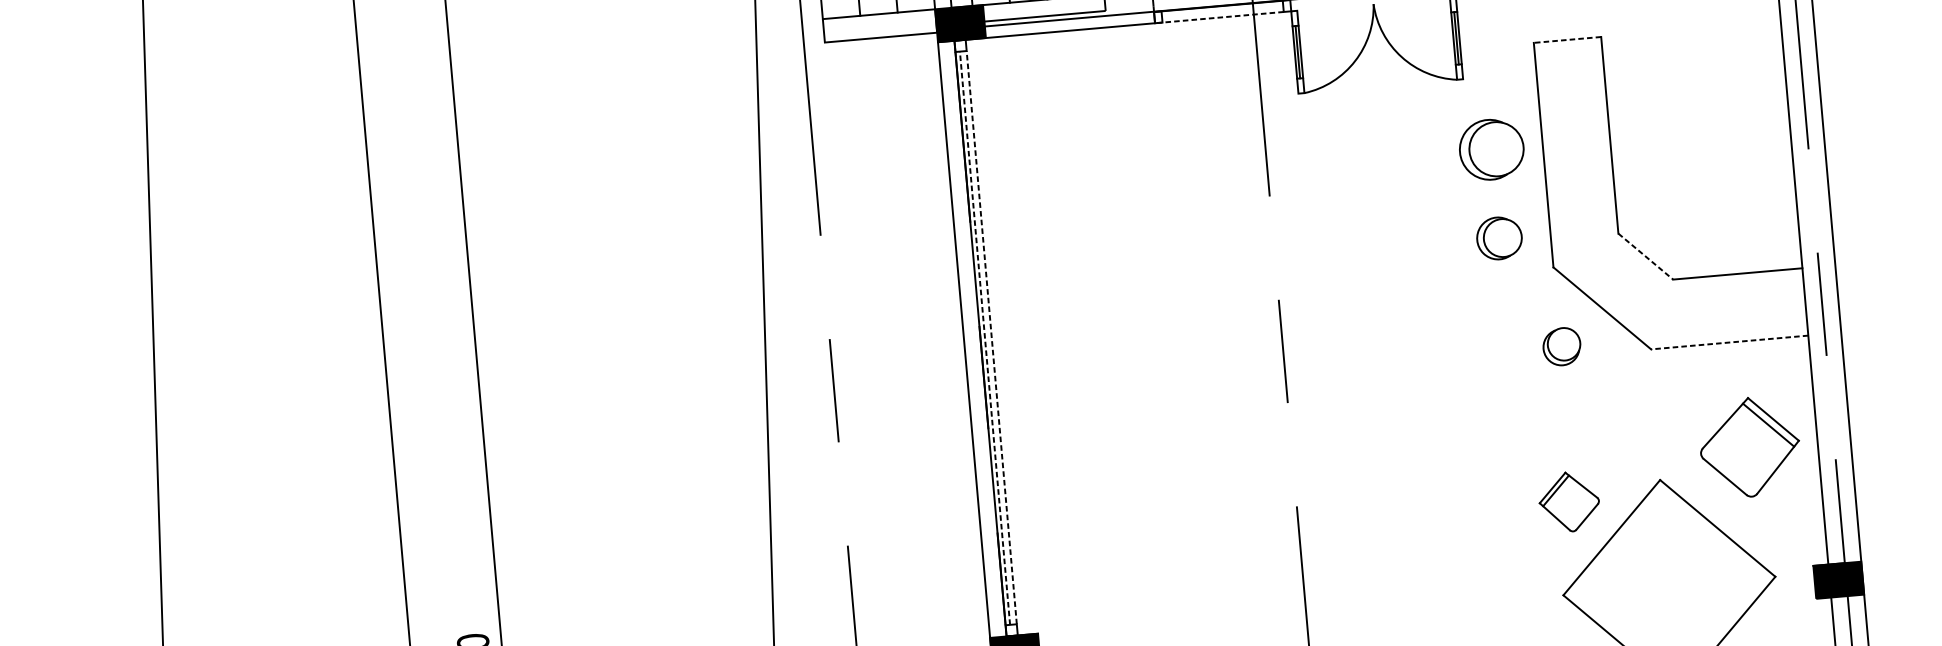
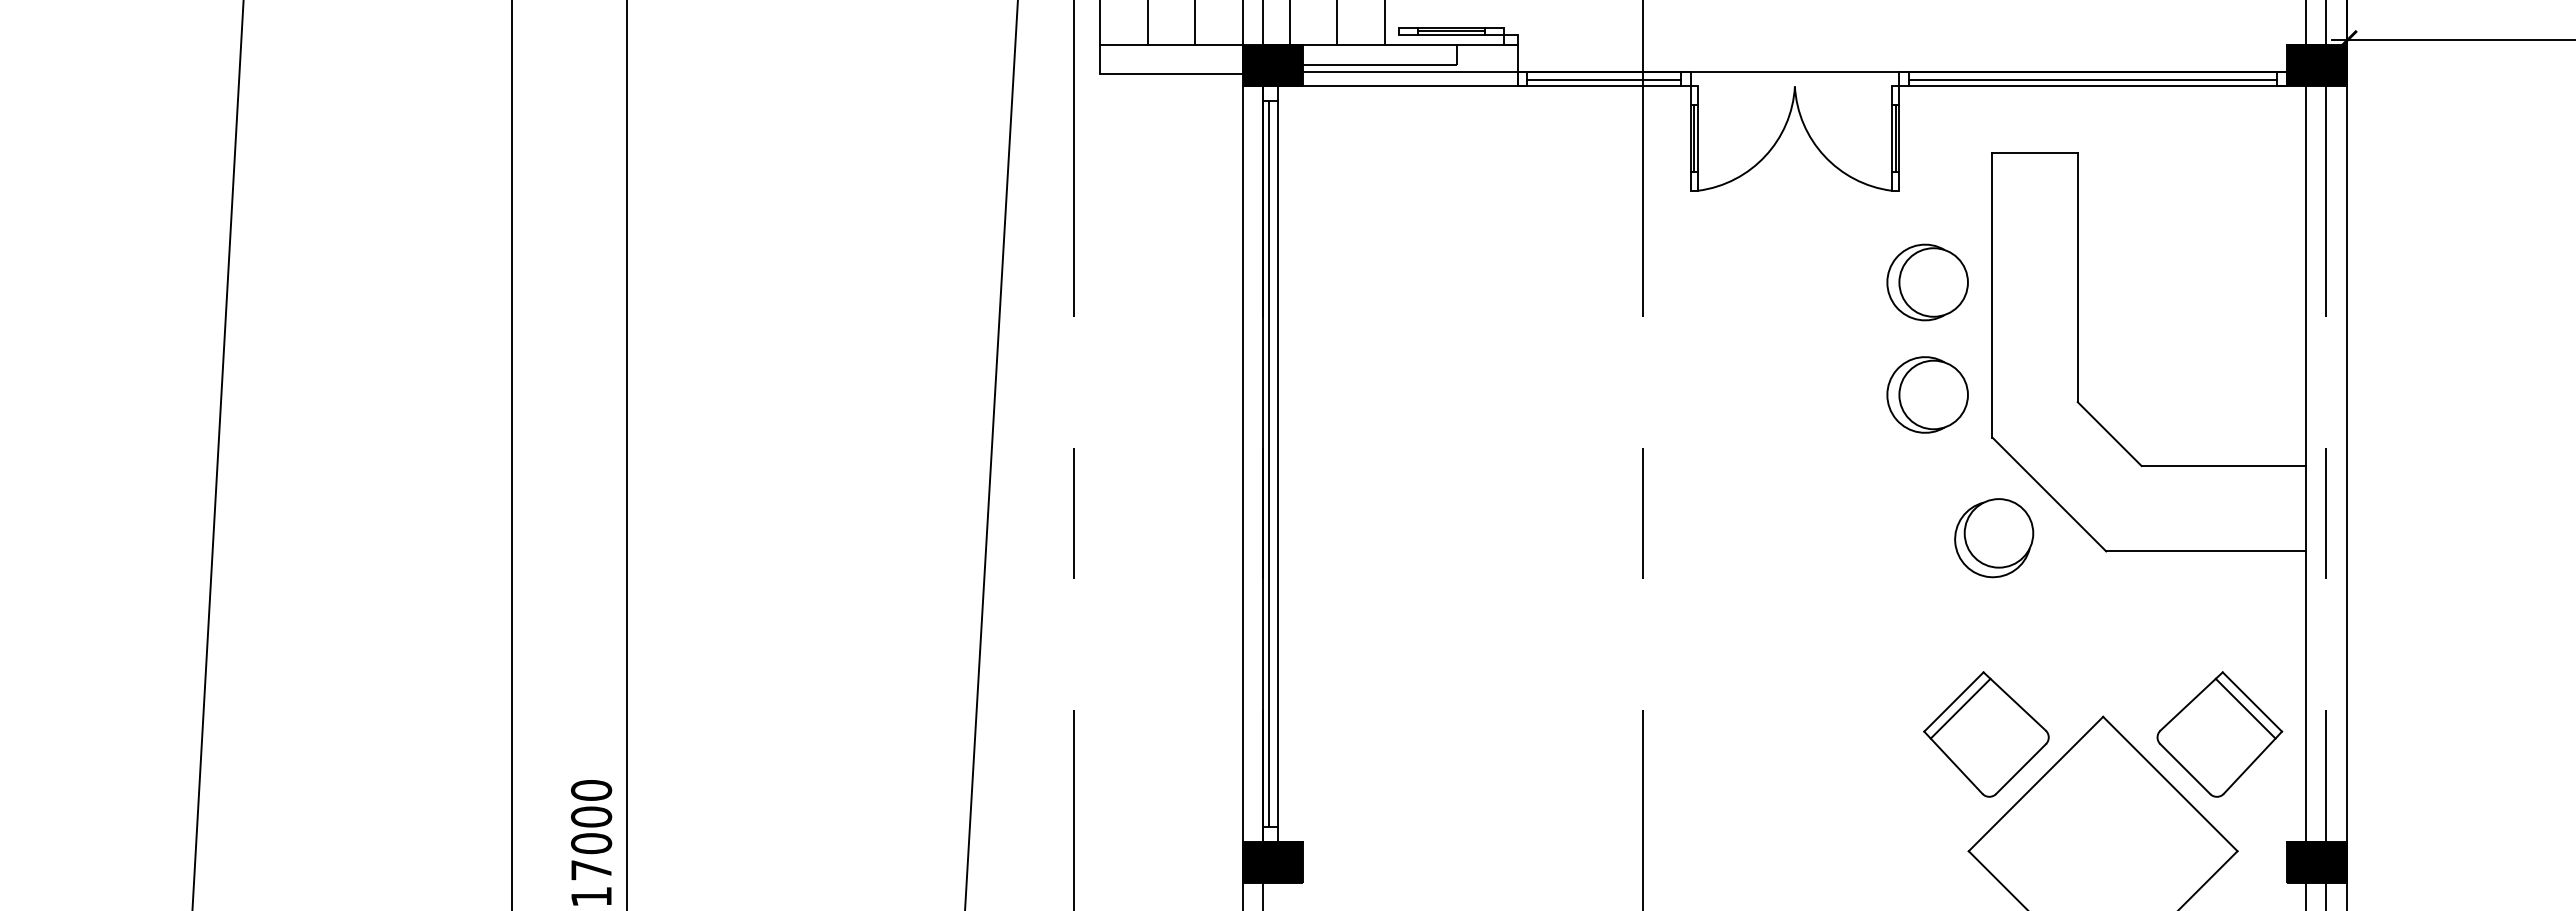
line: (1222, 11) -> (1604, 79), added
line: (1219, 17) -> (1599, 86), dashed -> solid
line: (1567, 39) -> (2035, 152), dashed -> solid
part: (1499, 237) -> (1927, 394), size x1.43
line: (1646, 256) -> (2110, 434), dashed -> solid
line: (985, 337) -> (1269, 463), dashed -> solid
line: (991, 337) -> (1277, 463), dashed -> solid
line: (1729, 342) -> (2205, 551), dashed -> solid
part: (1562, 346) -> (1994, 538), size x1.67
part: (1749, 447) -> (2219, 734), moved
part: (1569, 502) -> (1986, 734), size x1.67

